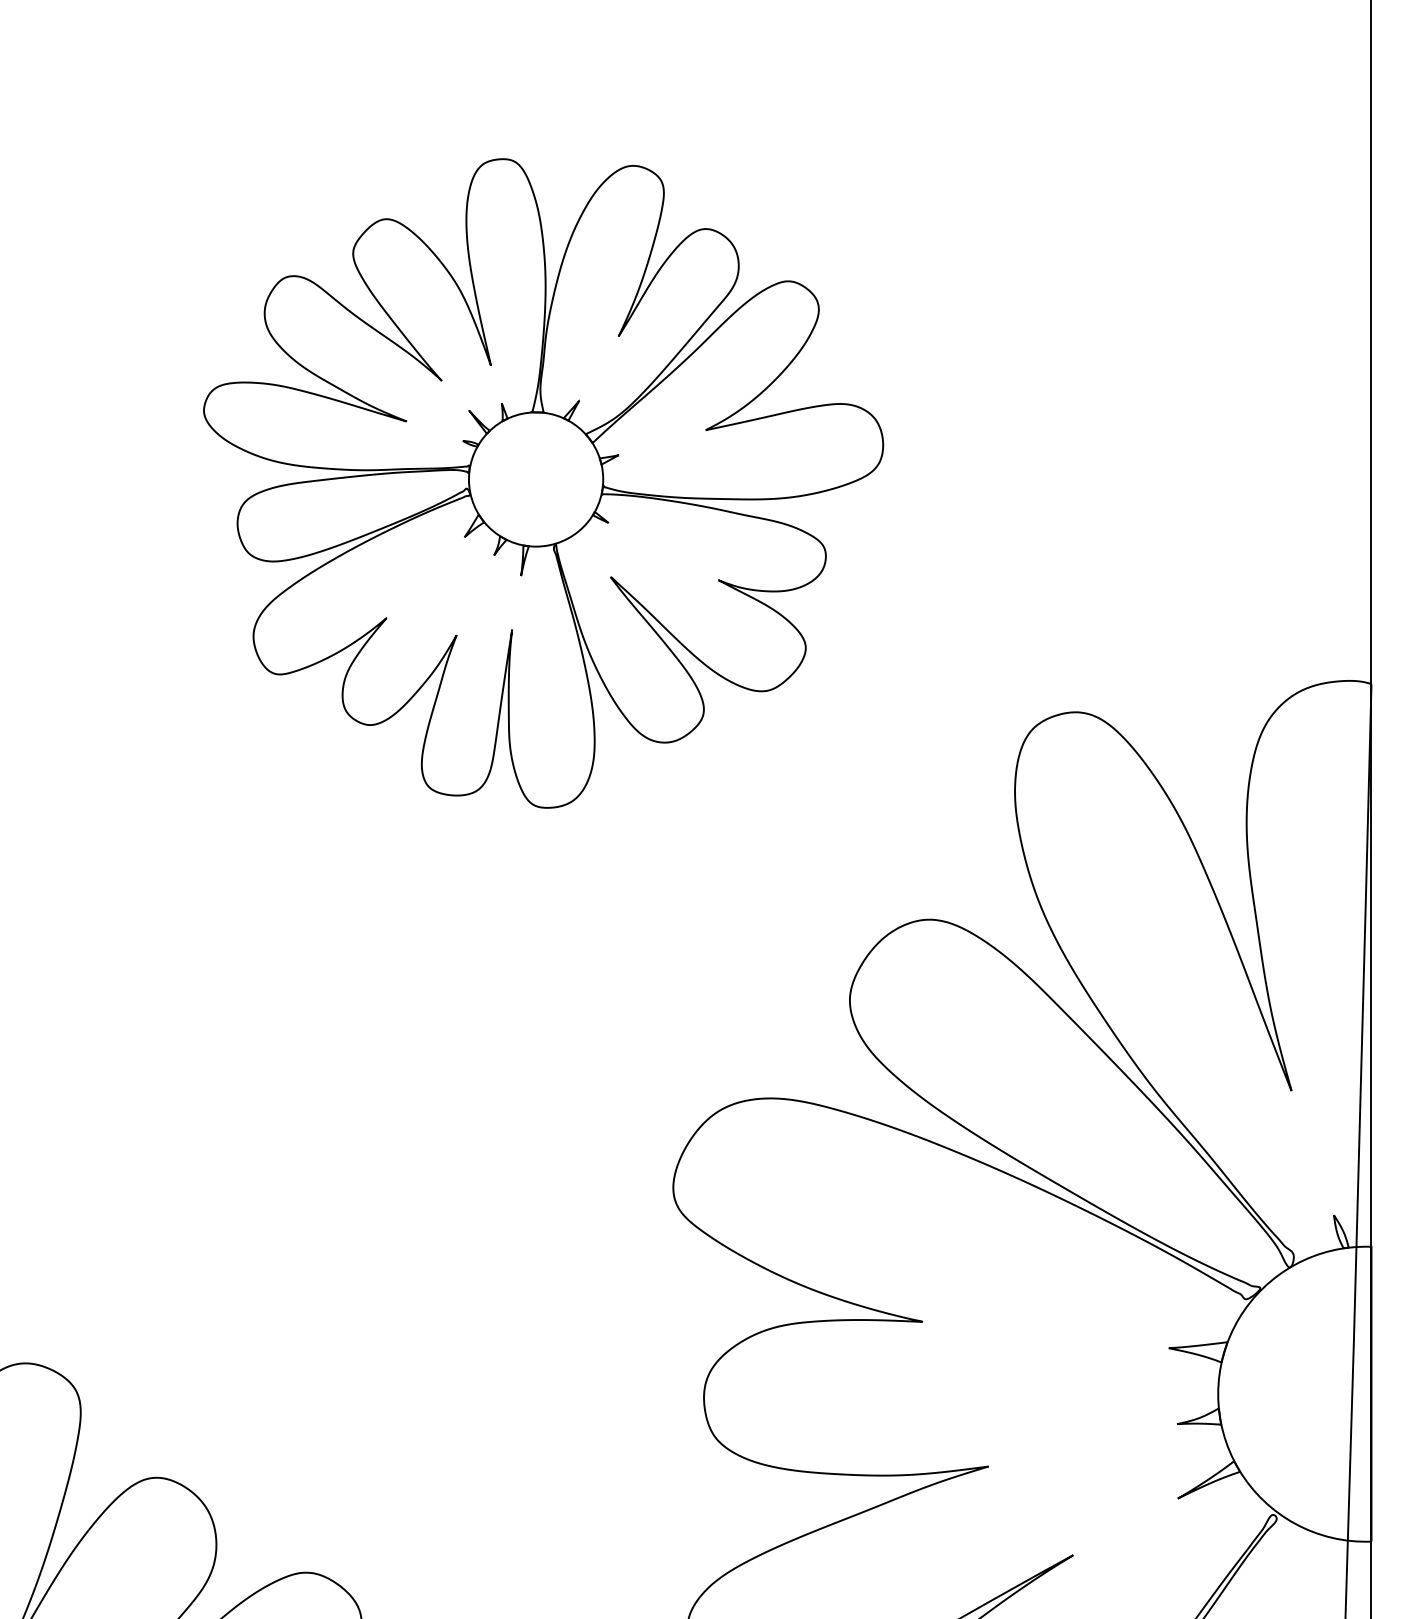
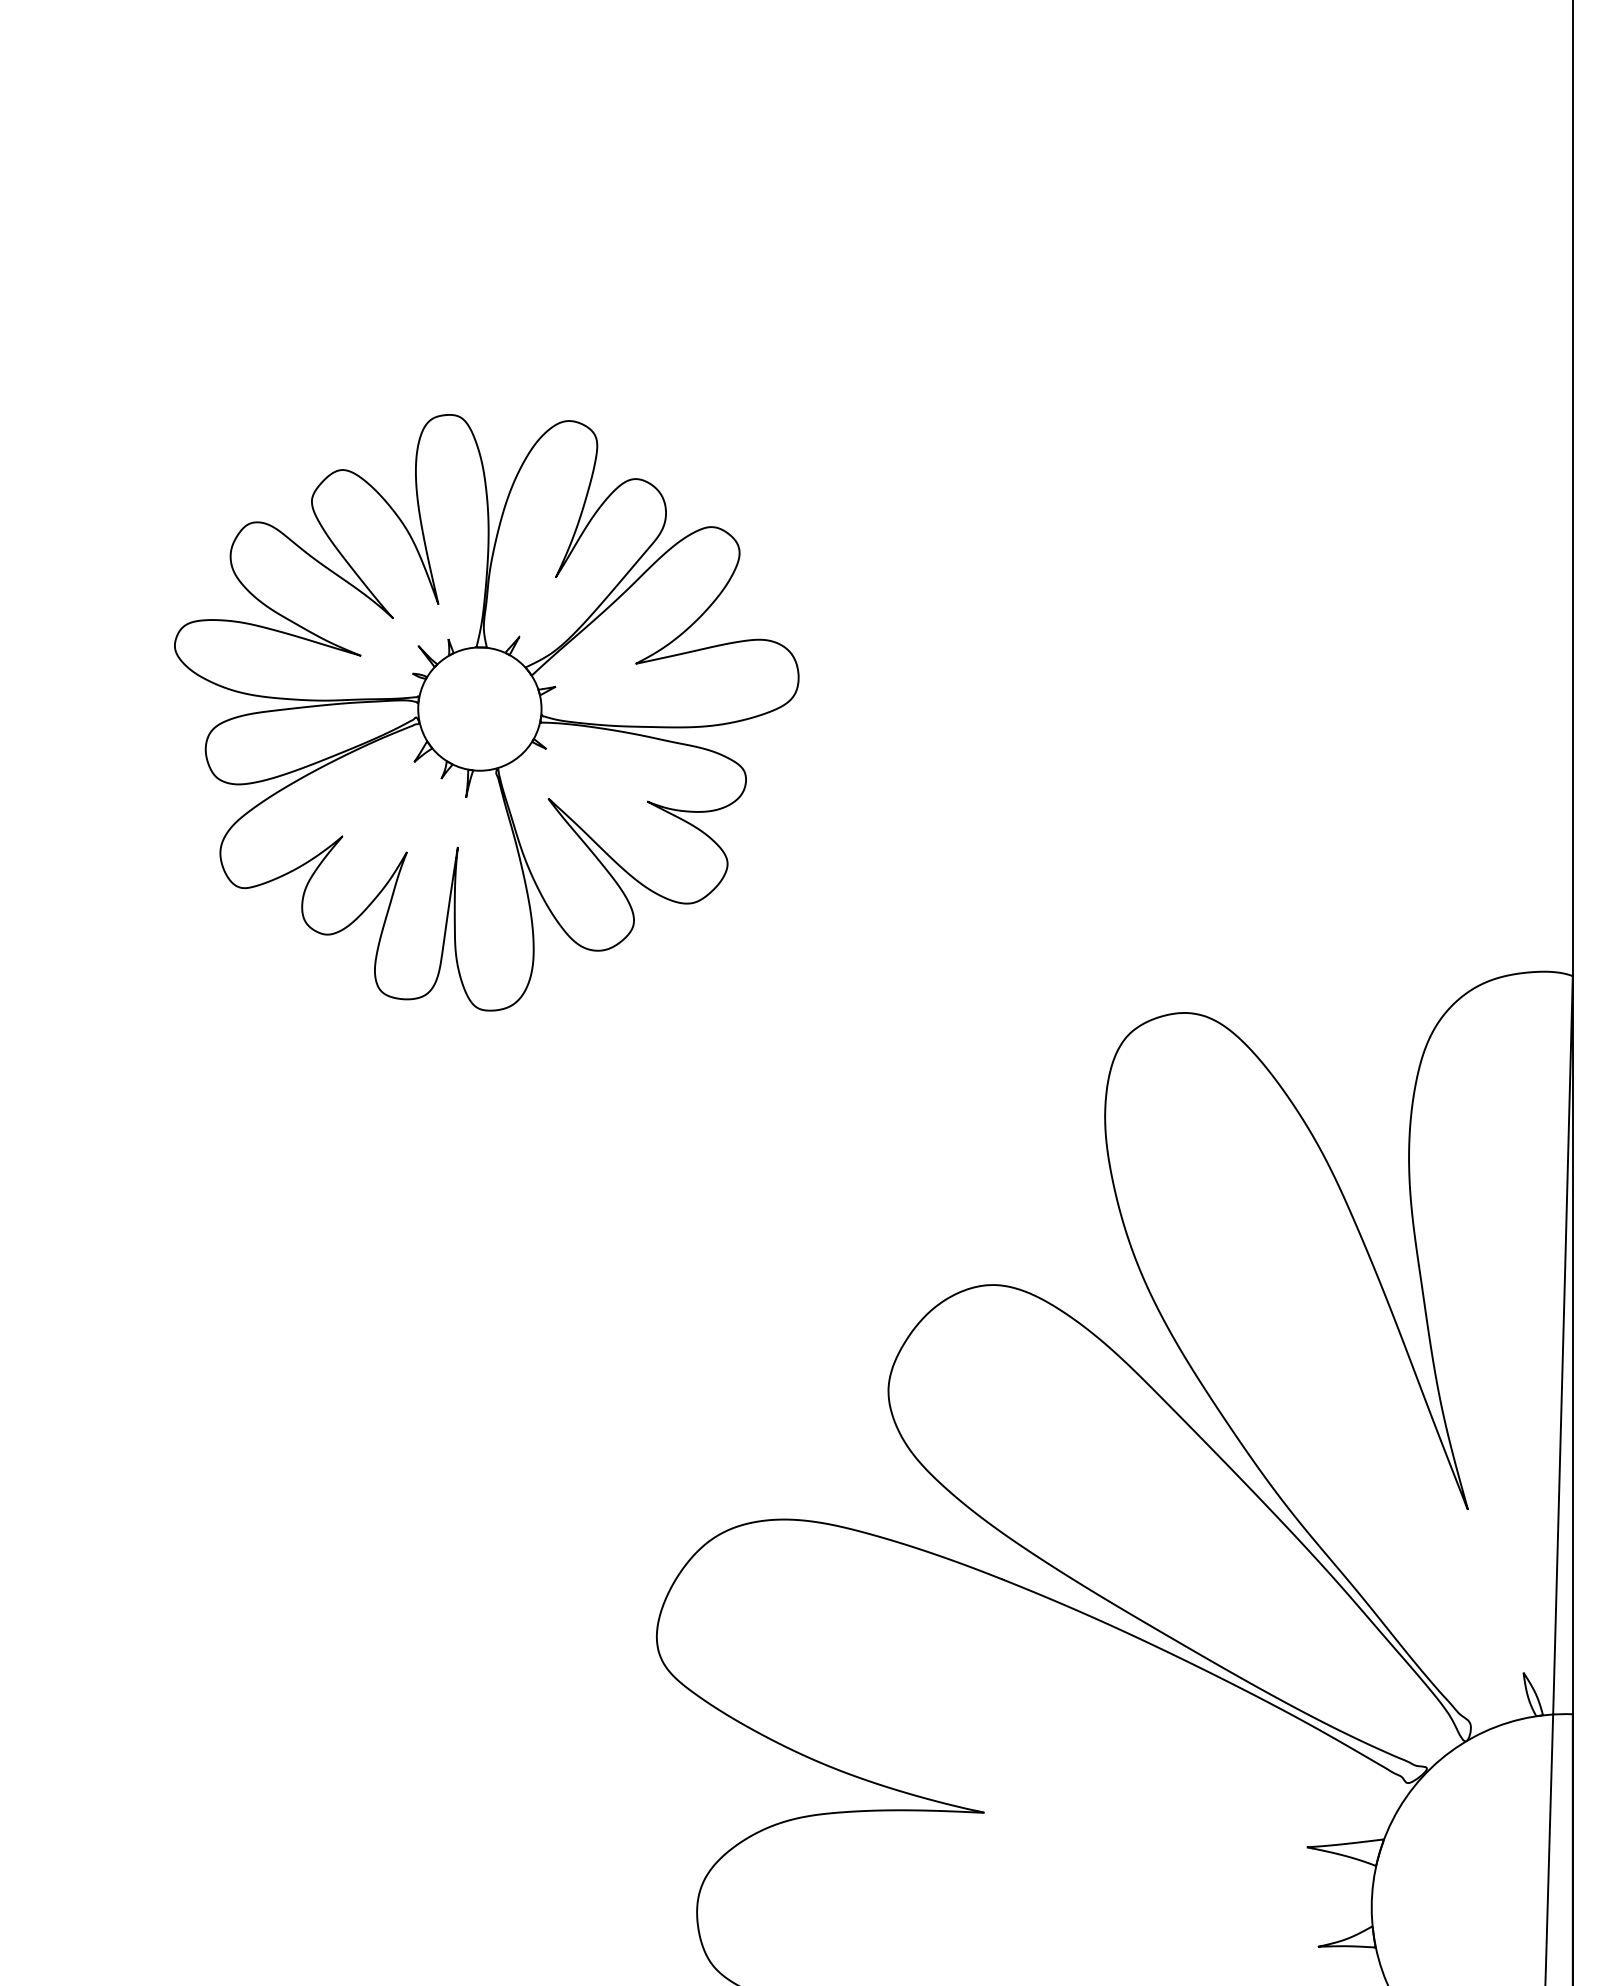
part: (543, 483) -> (486, 712), size x0.7

